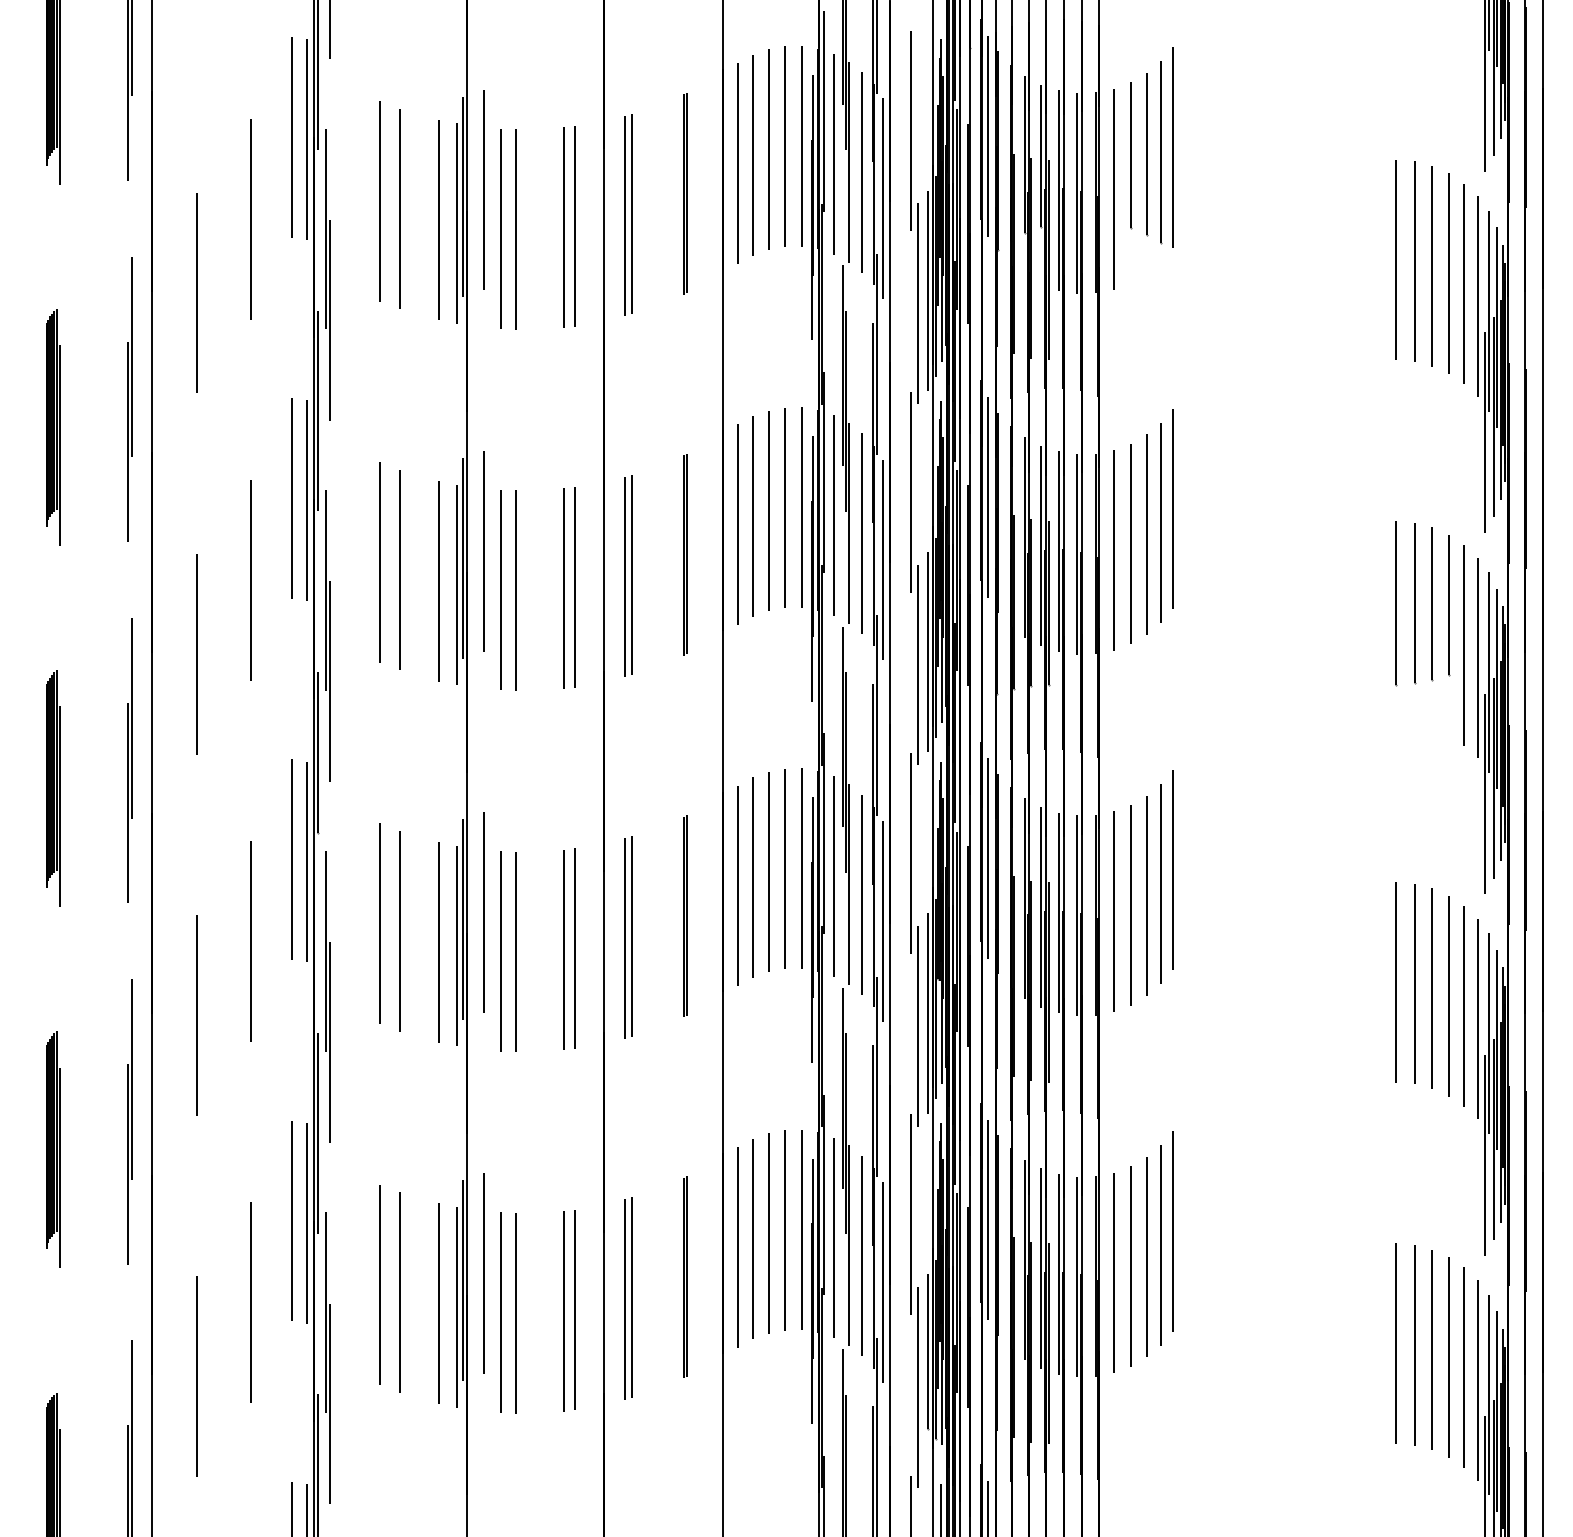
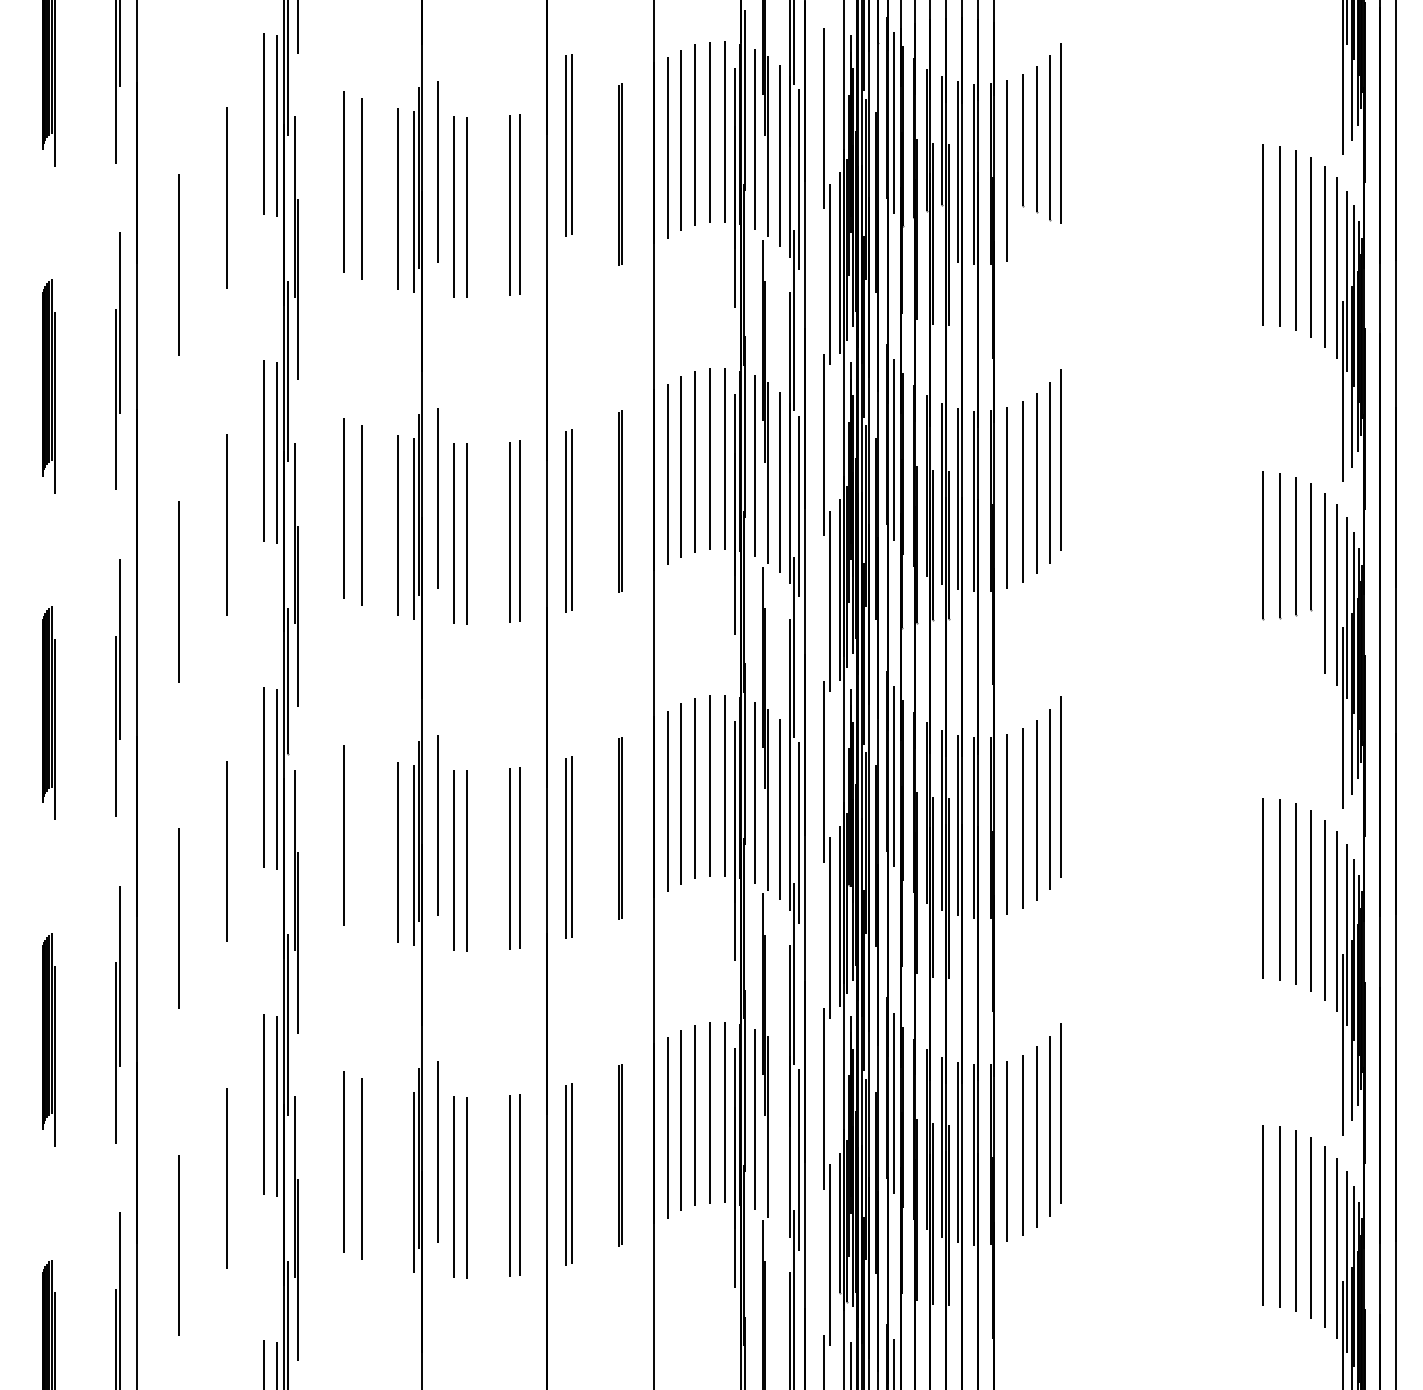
part: (628, 215) -> (568, 145), moved
line: (400, 931) -> (362, 842), removed
line: (862, 1255) -> (780, 1135), removed
line: (439, 1302) -> (397, 1178), removed

